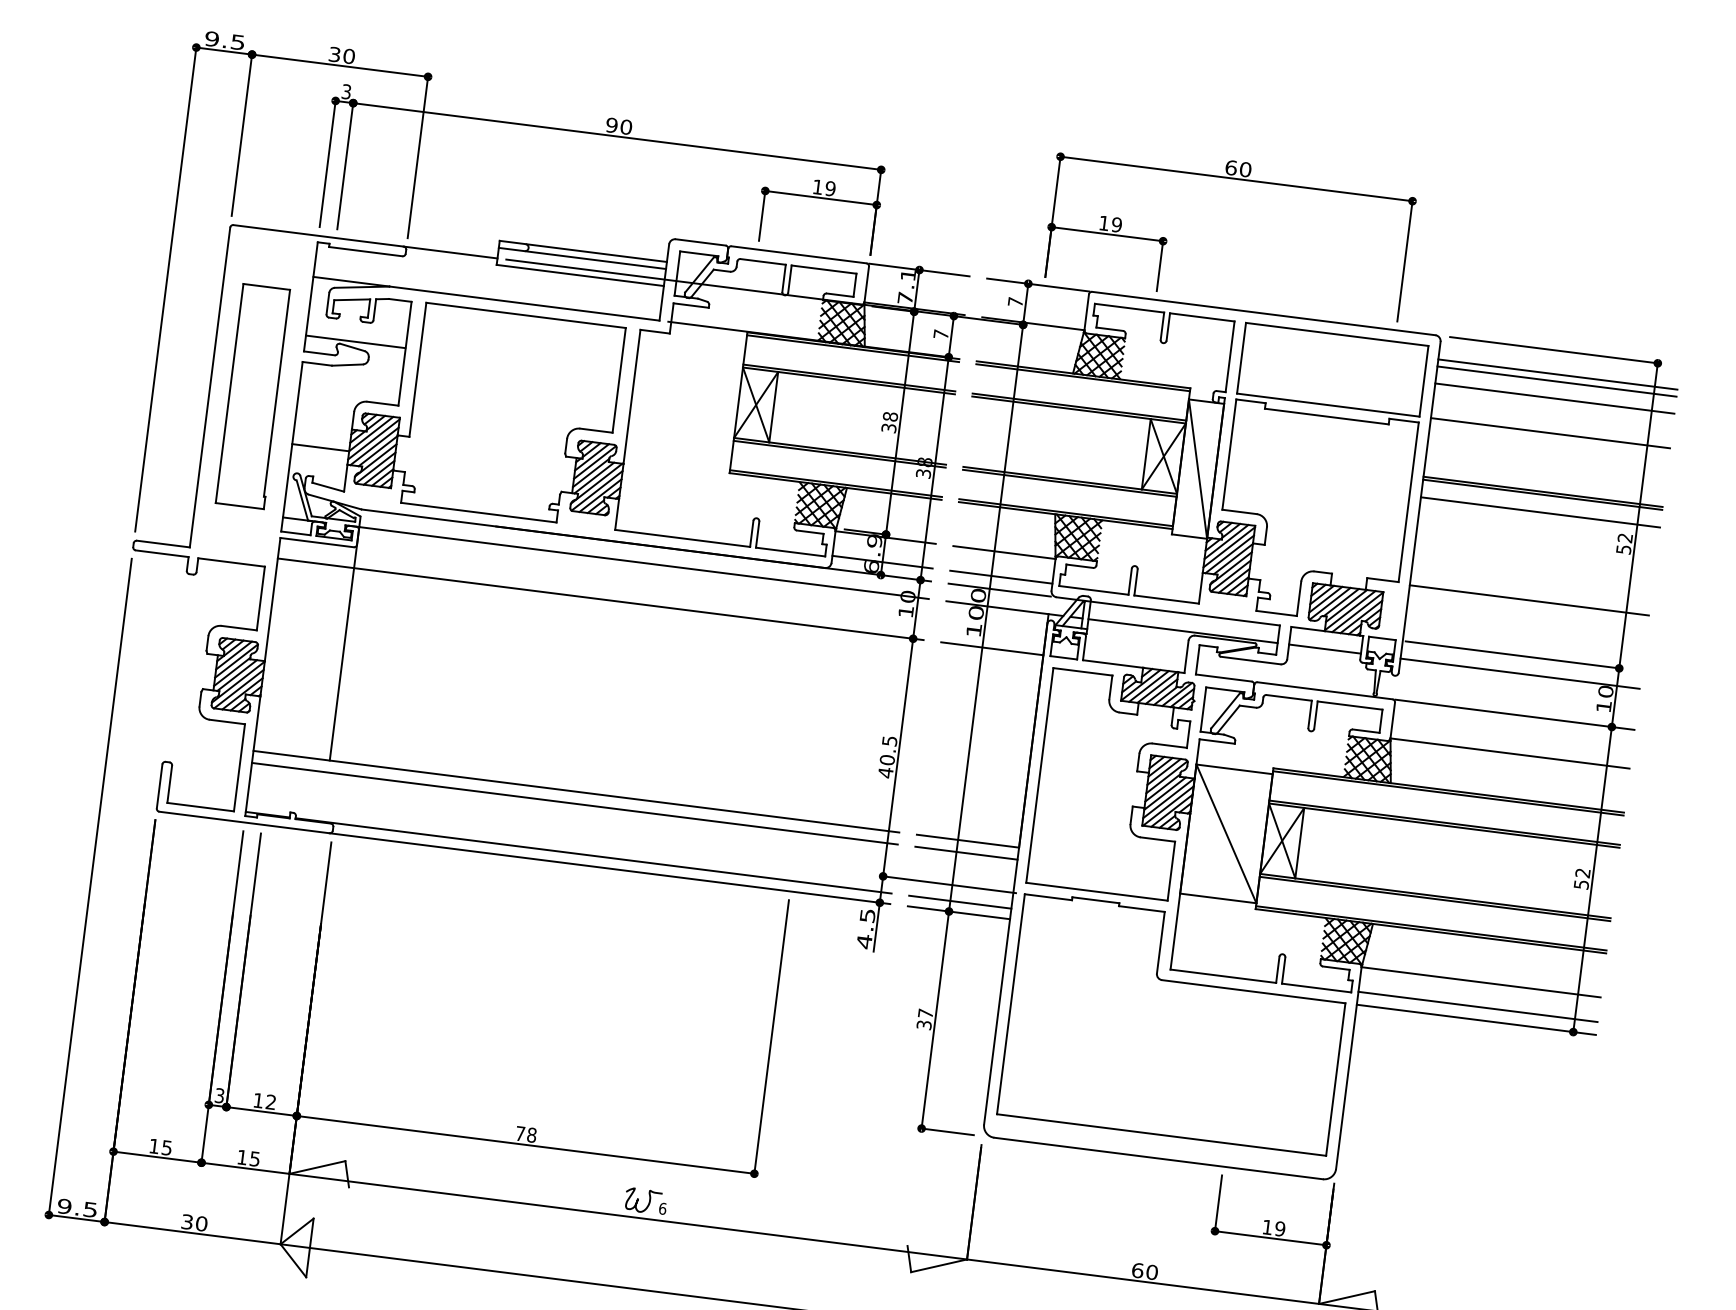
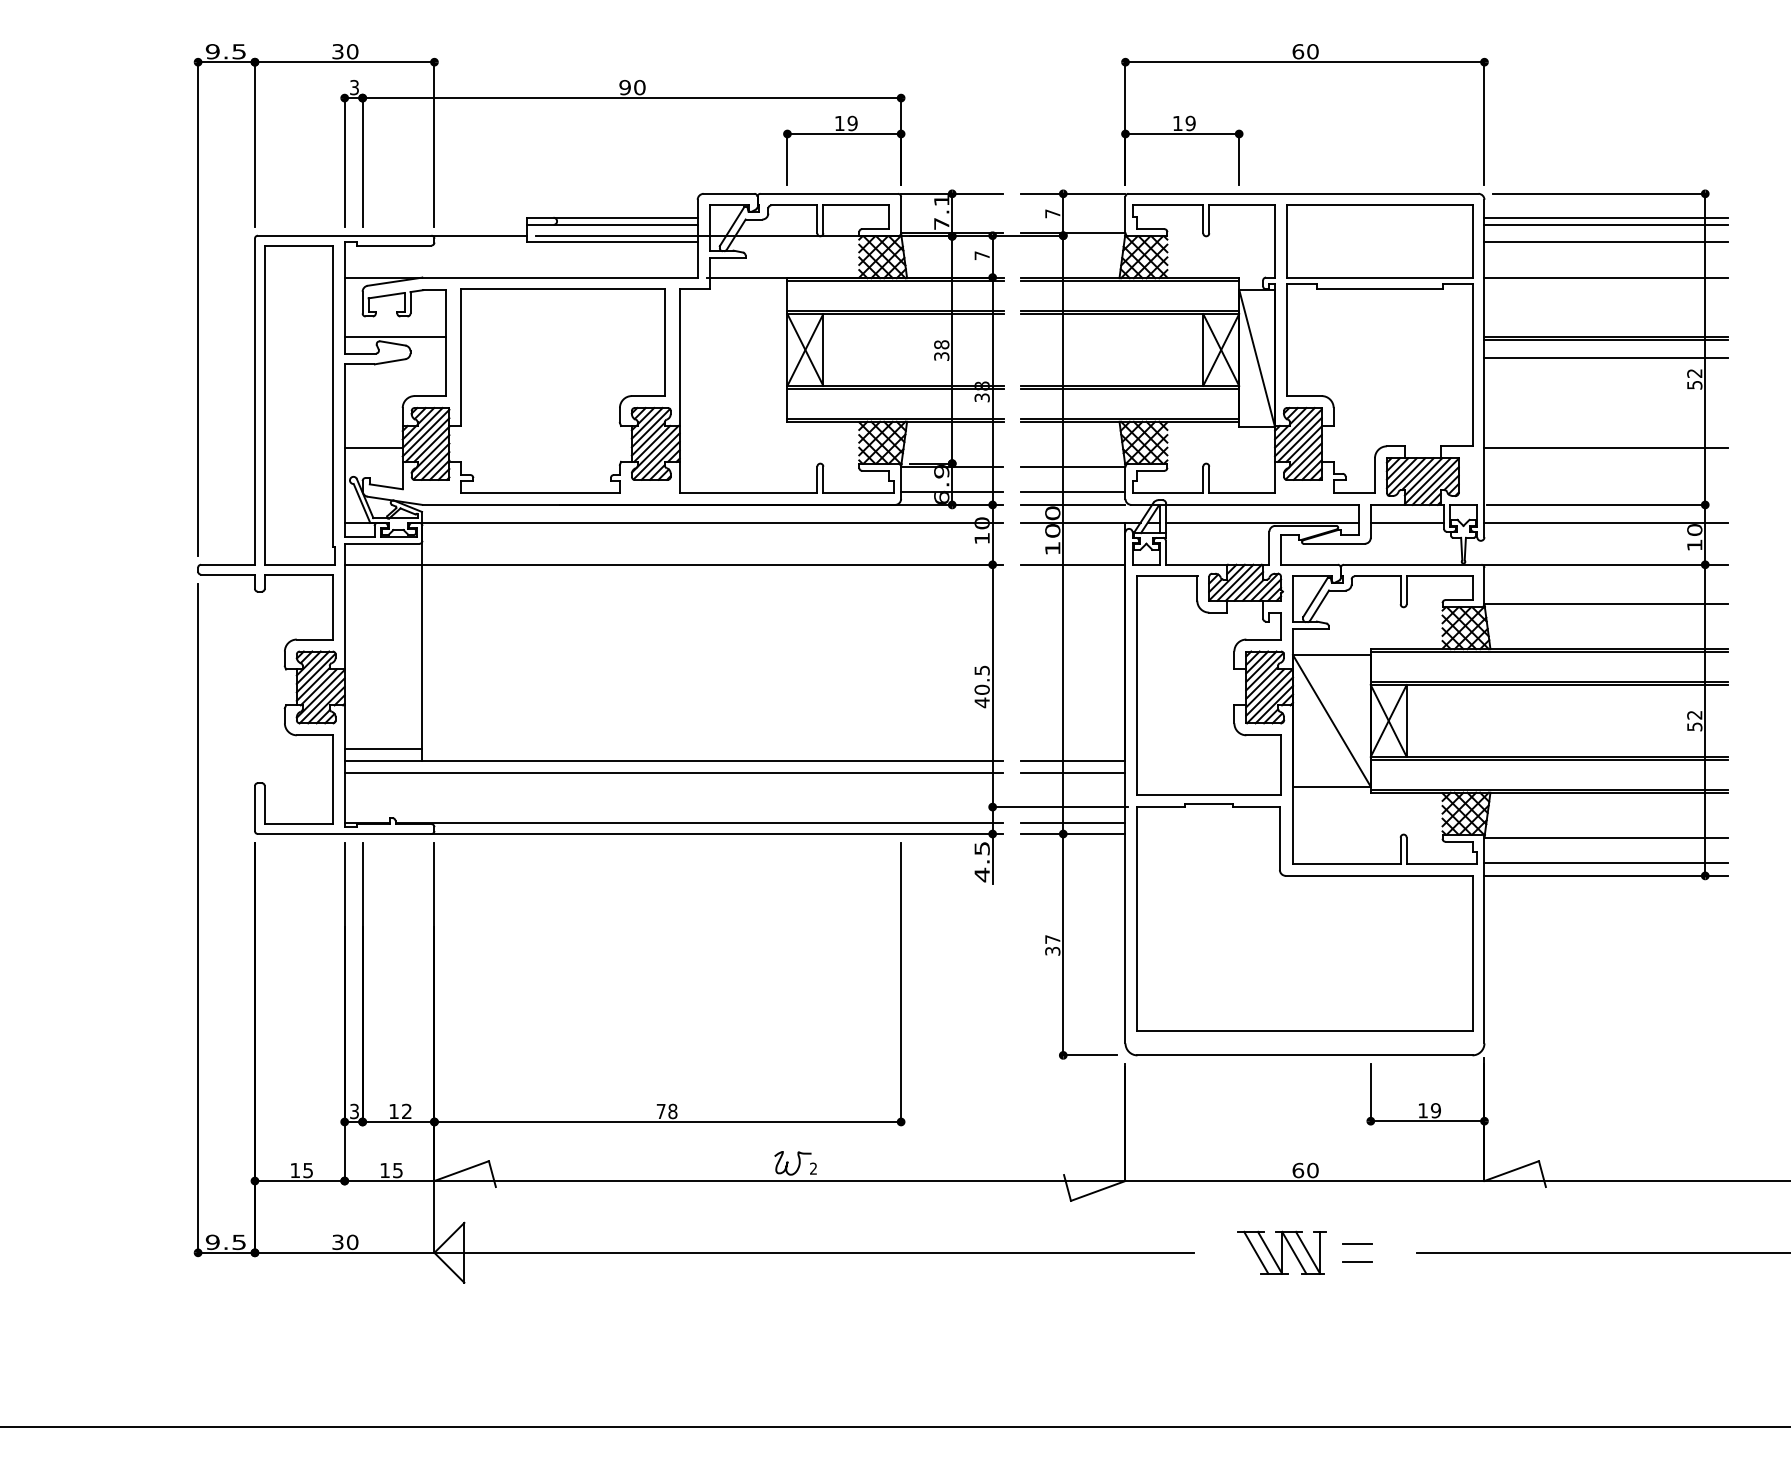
part: (1236, 179) -> (1304, 62), moved
part: (253, 396) -> (299, 405), size x1.43
line: (292, 744) -> (383, 749), added
text: (662, 1208) -> (813, 1168), 6 -> 2

